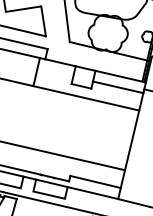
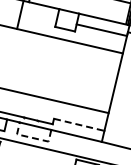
line: (95, 181) -> (79, 124), solid -> dashed
line: (48, 195) -> (32, 138), solid -> dashed

